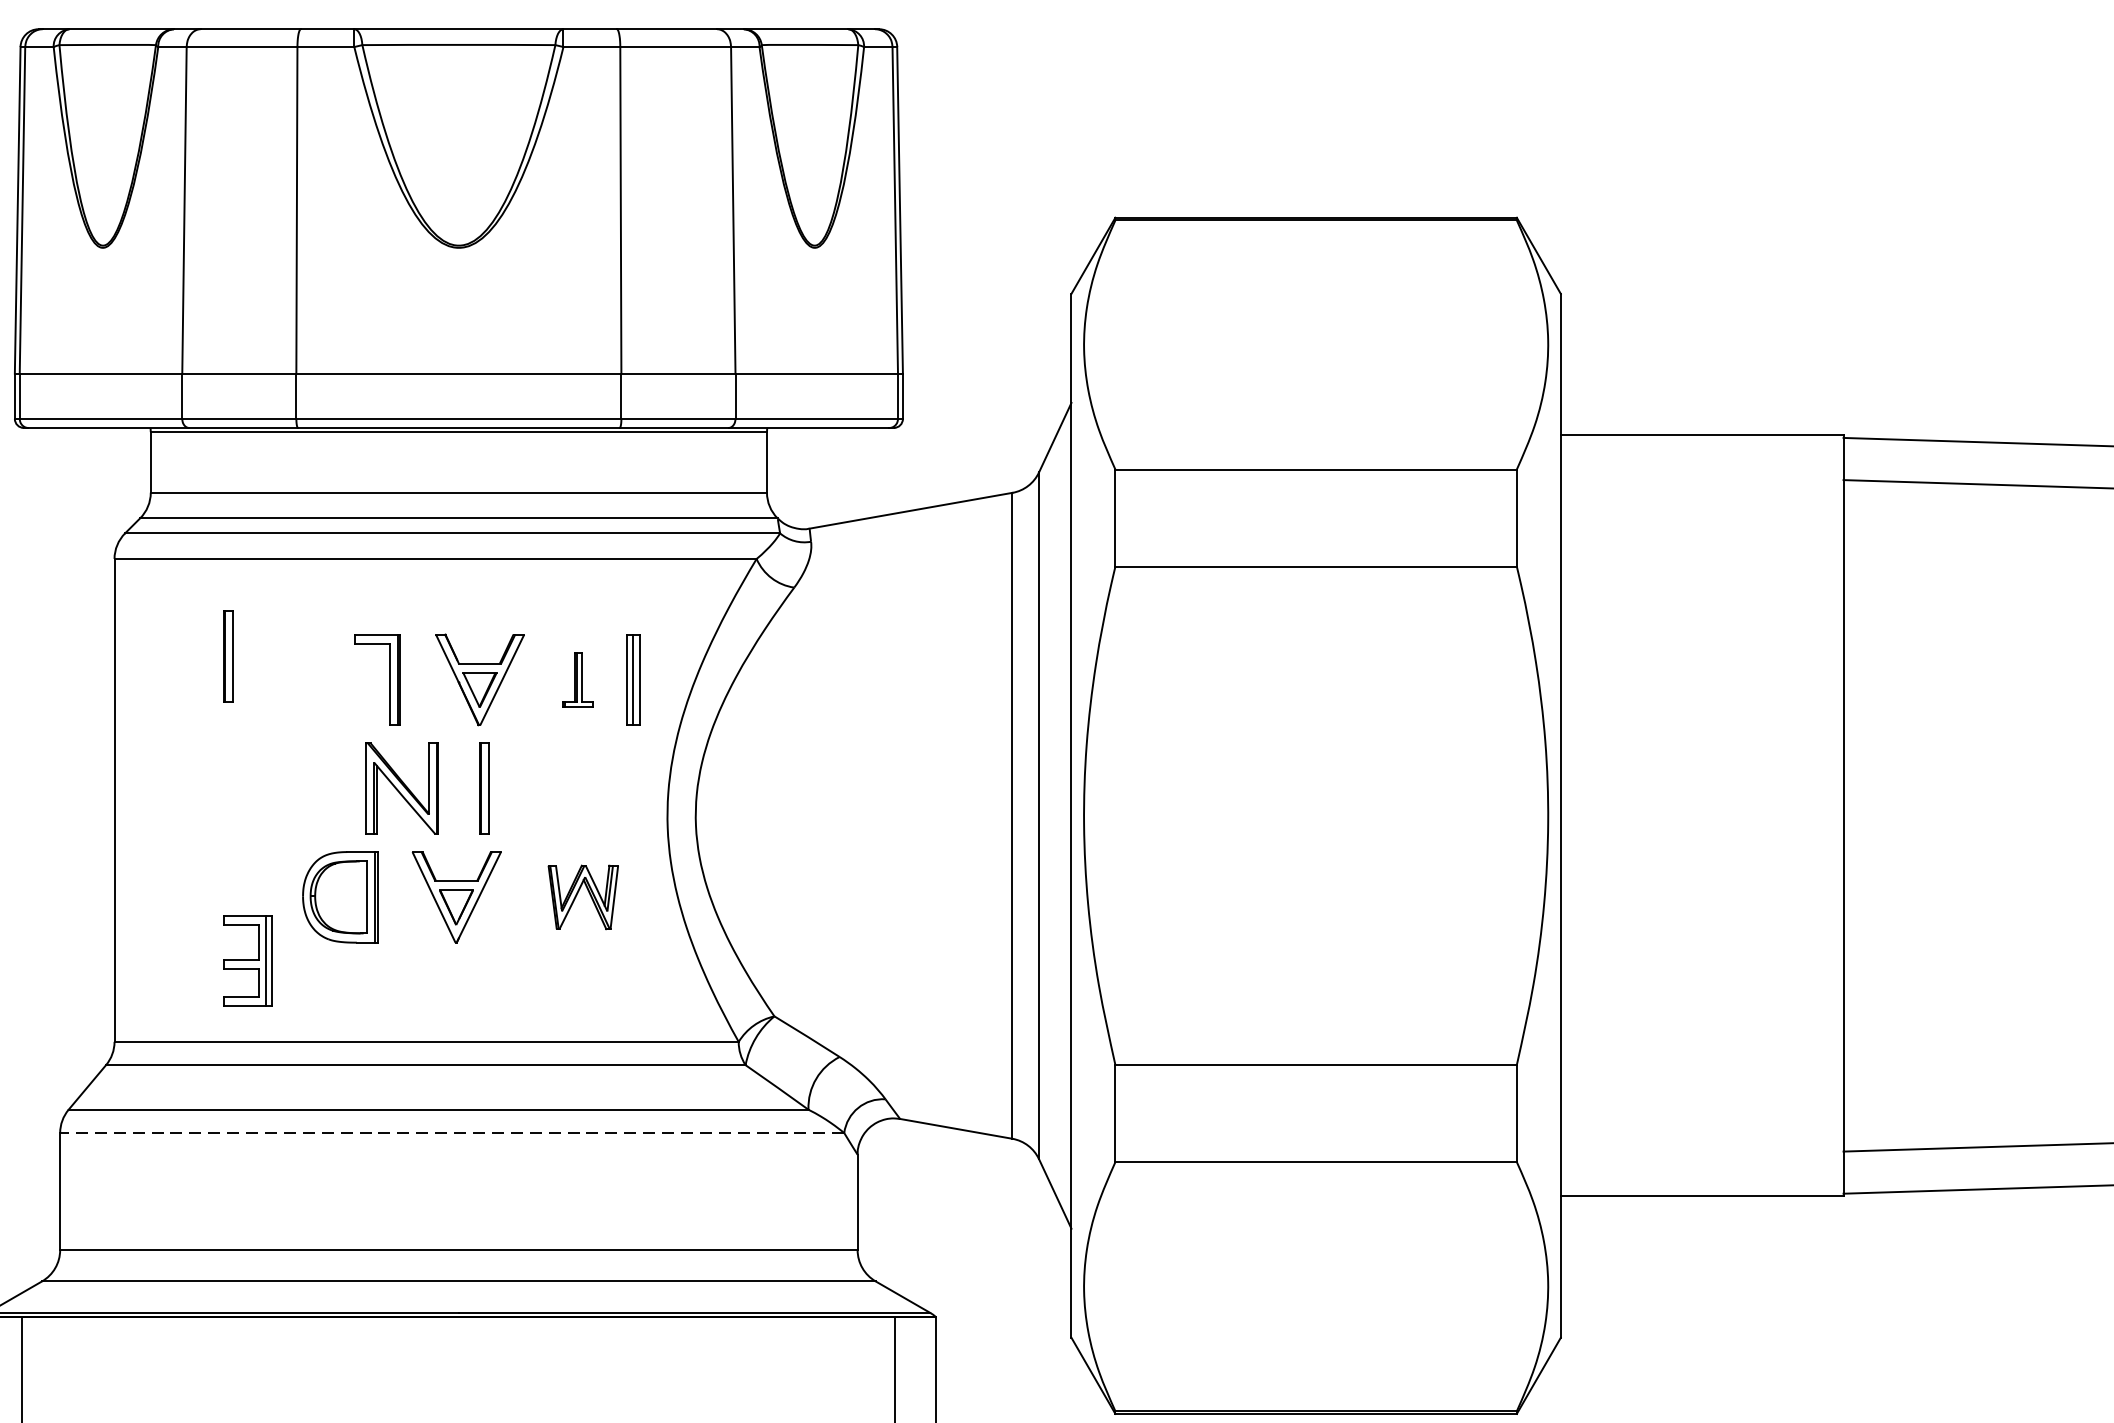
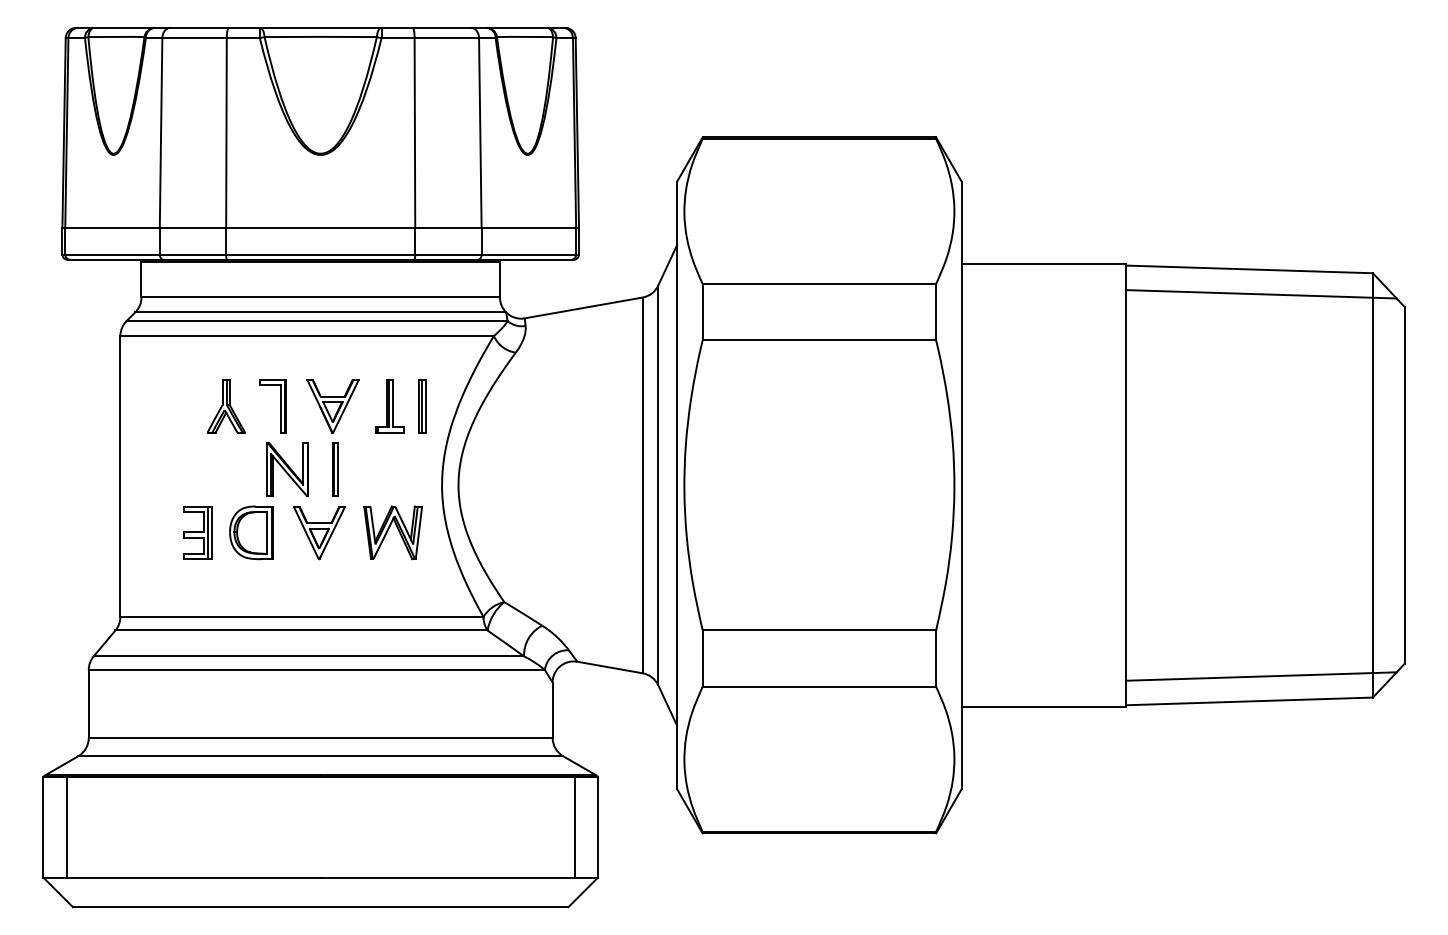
part: (228, 656) -> (186, 392), removed
part: (296, 680) -> (226, 406), added
part: (577, 680) -> (389, 406), size x1.67
part: (582, 896) -> (392, 532), size x1.43
part: (247, 960) -> (197, 532), moved
line: (451, 1132) -> (316, 669), dashed -> solid

